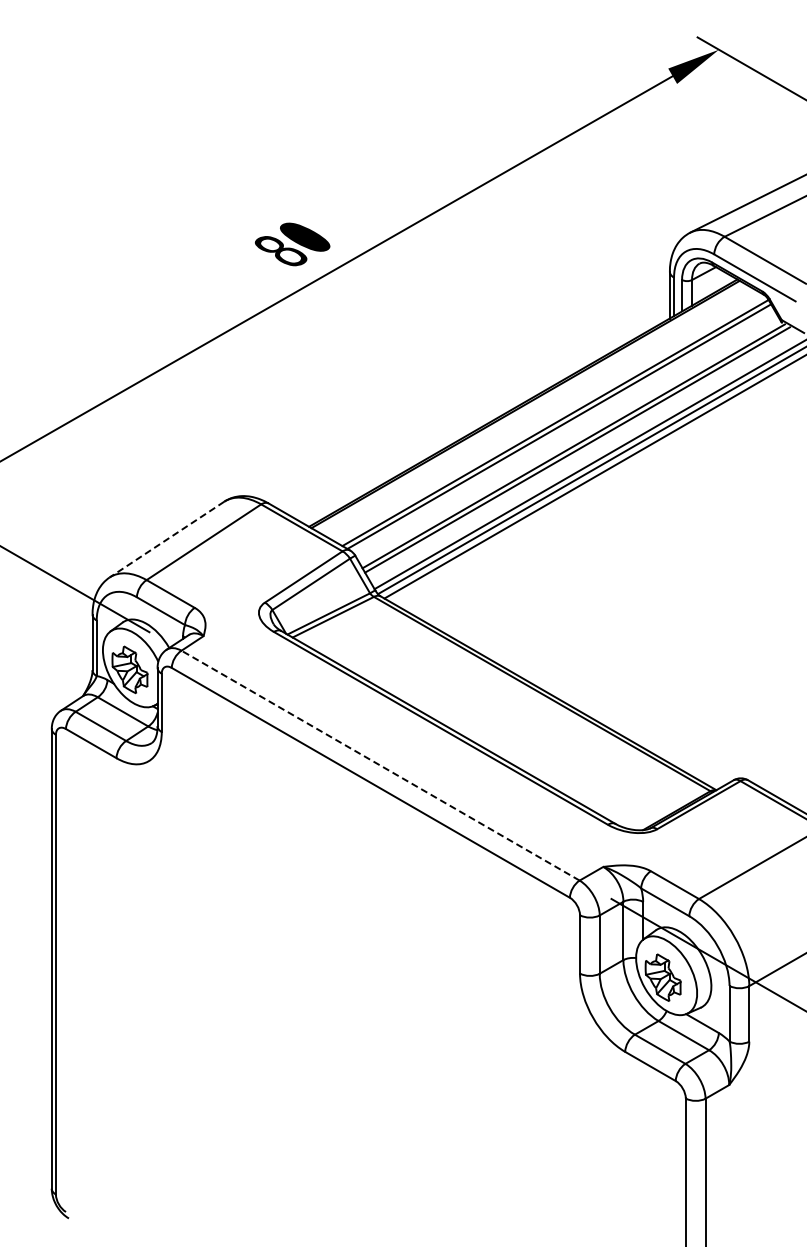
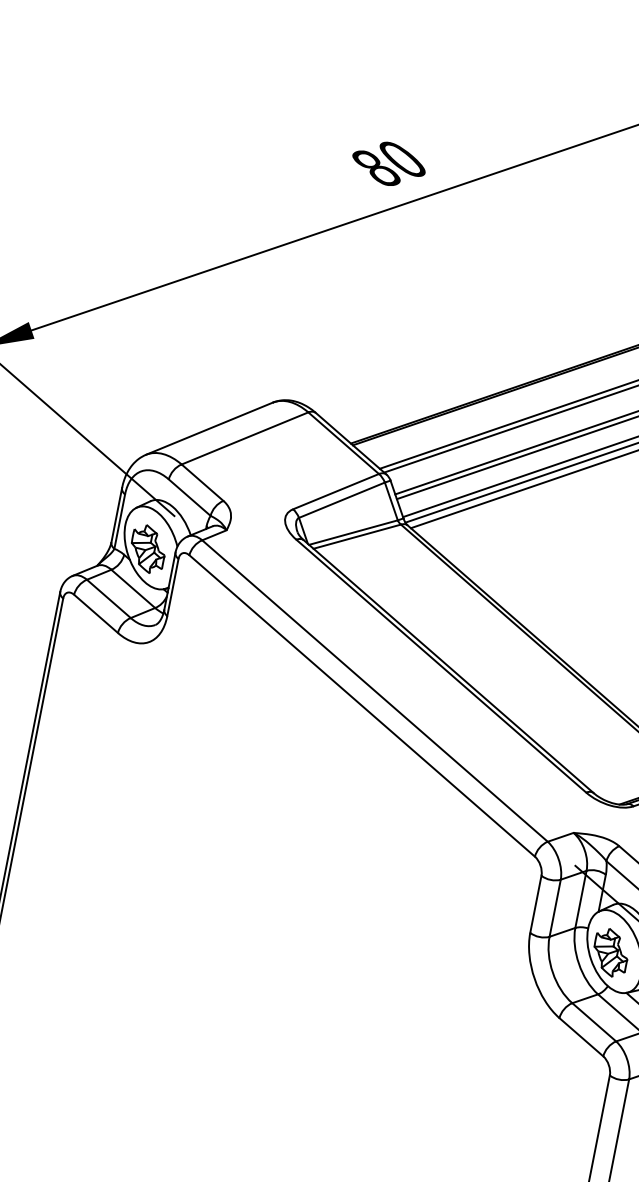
line: (167, 539) -> (209, 428), dashed -> solid
line: (380, 765) -> (374, 690), dashed -> solid

